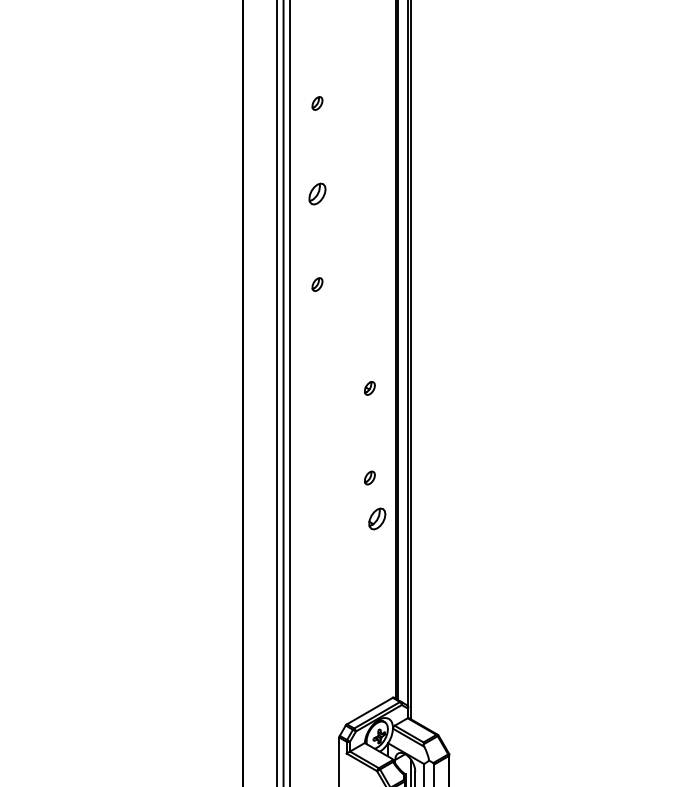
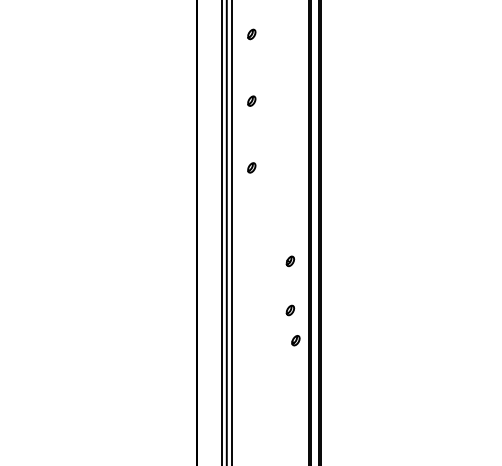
part: (317, 193) -> (251, 100), size x0.62
part: (369, 388) -> (290, 261), moved
part: (377, 518) -> (296, 340), size x0.62

